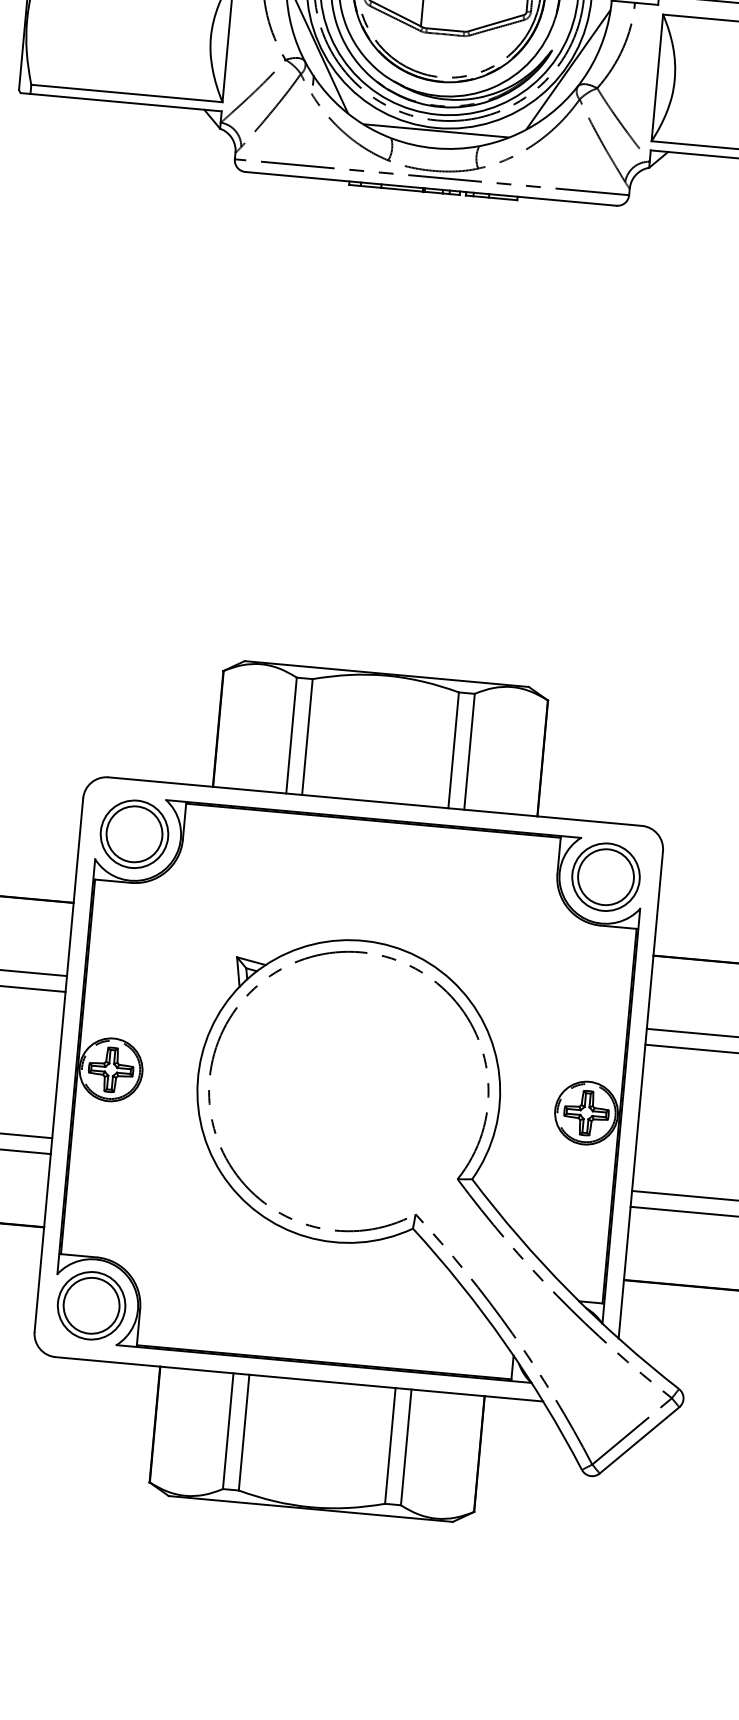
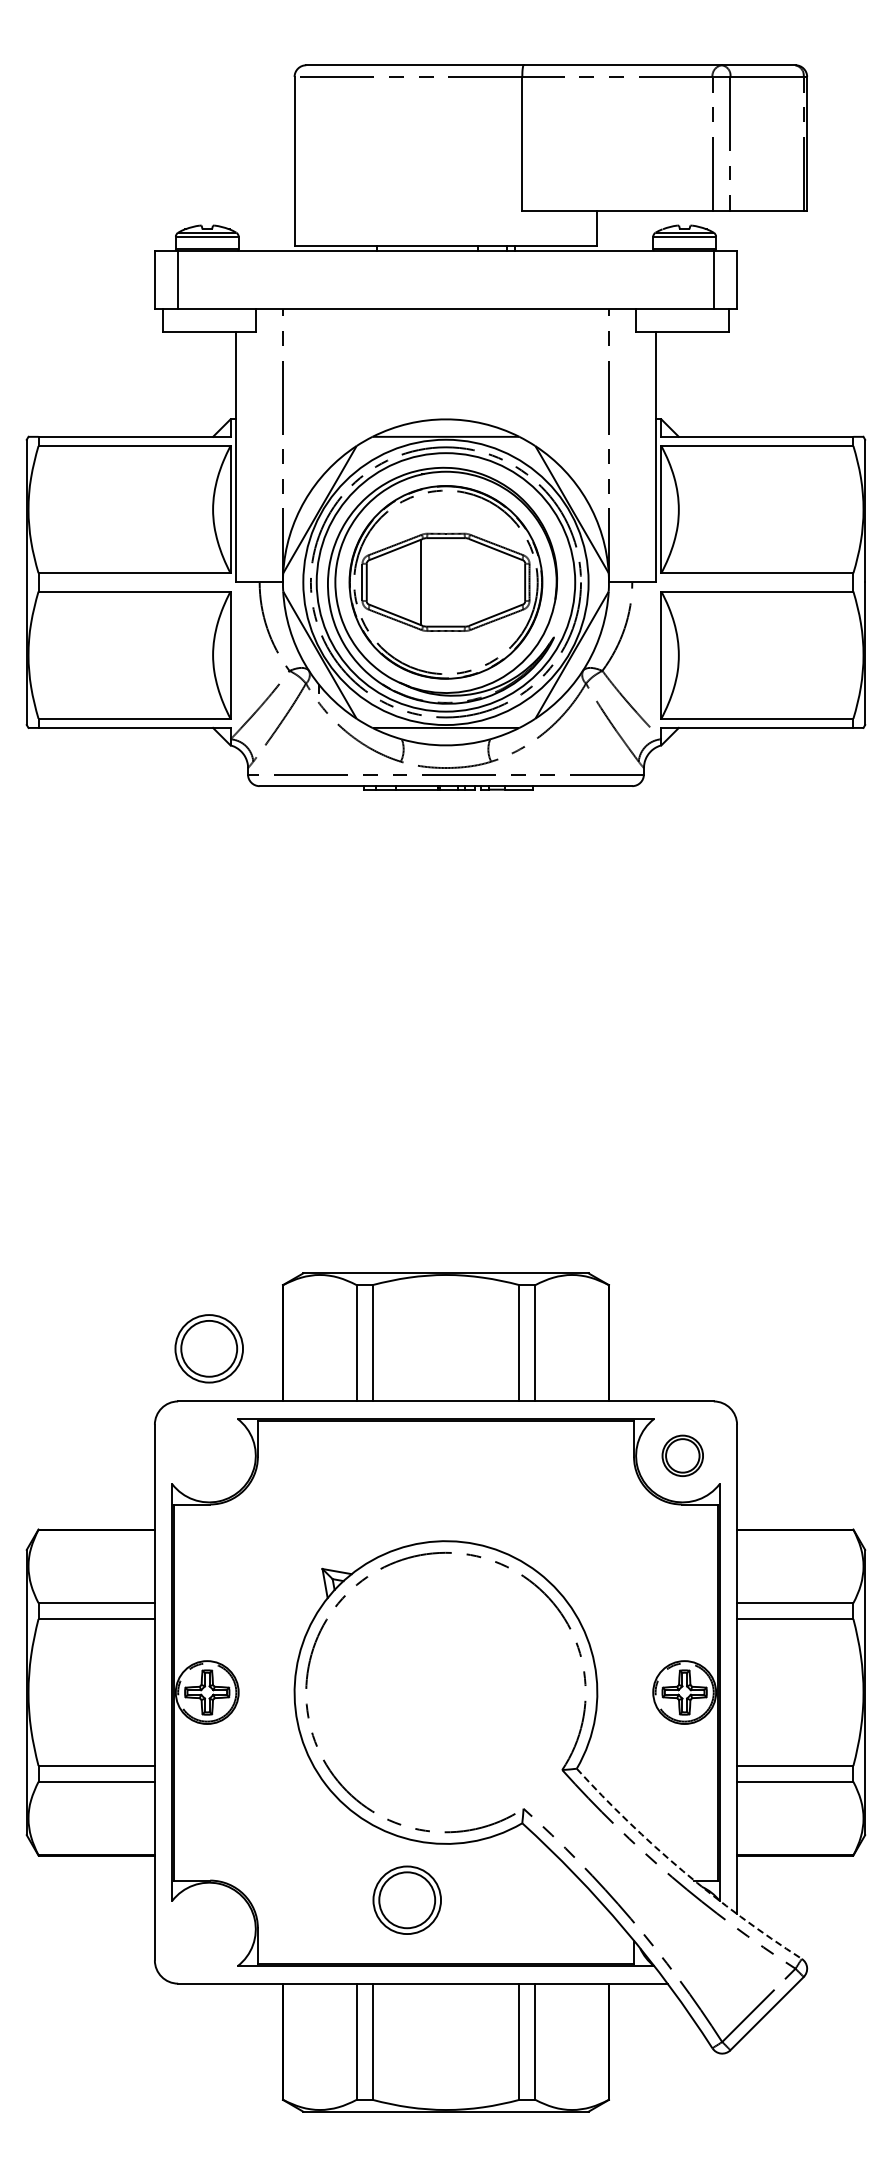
part: (133, 833) -> (208, 1348), moved
part: (605, 876) -> (682, 1455), size x0.6
arc: (569, 1291) -> (683, 1871), solid -> dashed
part: (90, 1304) -> (406, 1899), moved

